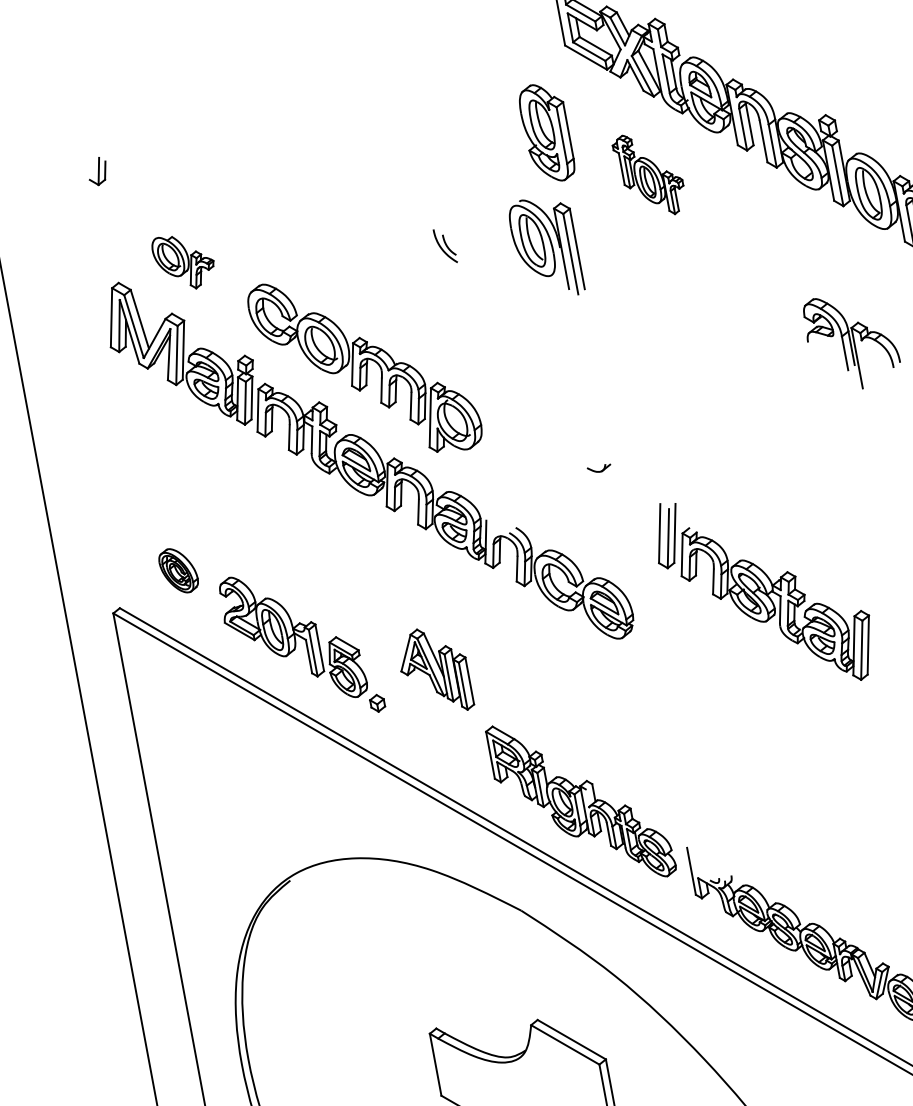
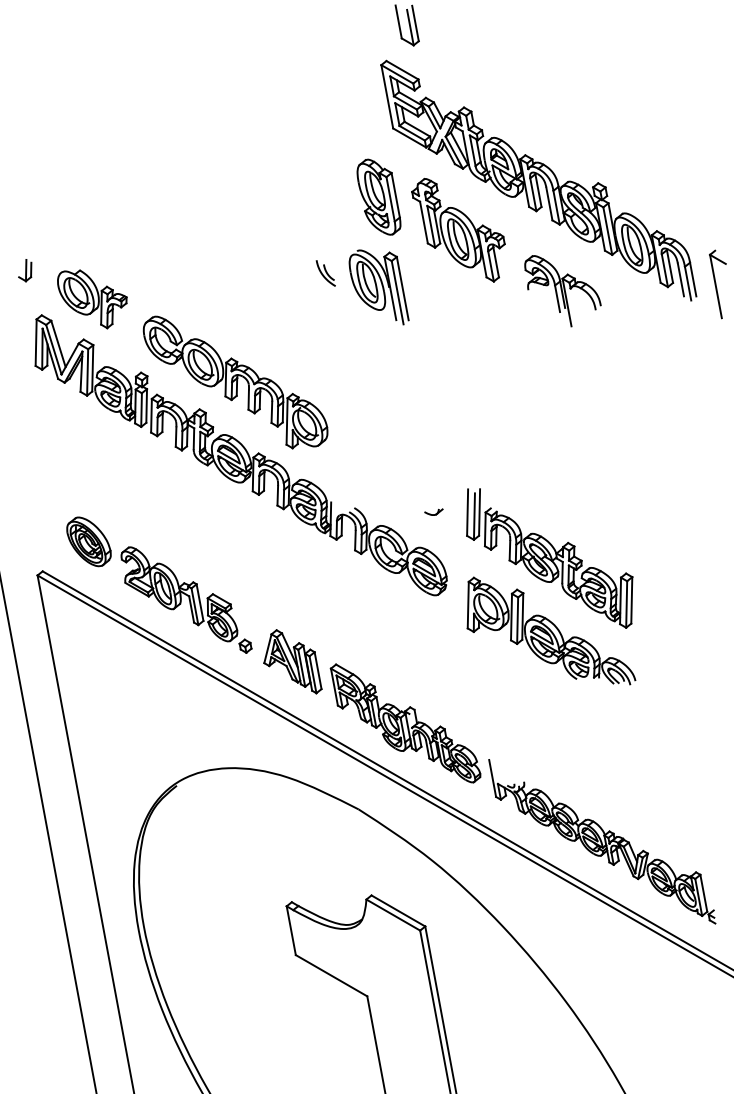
part: (97, 171) -> (25, 270), moved
part: (648, 175) -> (458, 230), size x1.67
part: (444, 246) -> (325, 273), moved
part: (183, 262) -> (92, 299), size x1.43
part: (851, 344) -> (562, 291), moved
part: (598, 467) -> (433, 511), moved
part: (178, 570) -> (88, 541), size x1.43
part: (437, 669) -> (292, 661), moved
part: (766, 683) -> (551, 630), added

